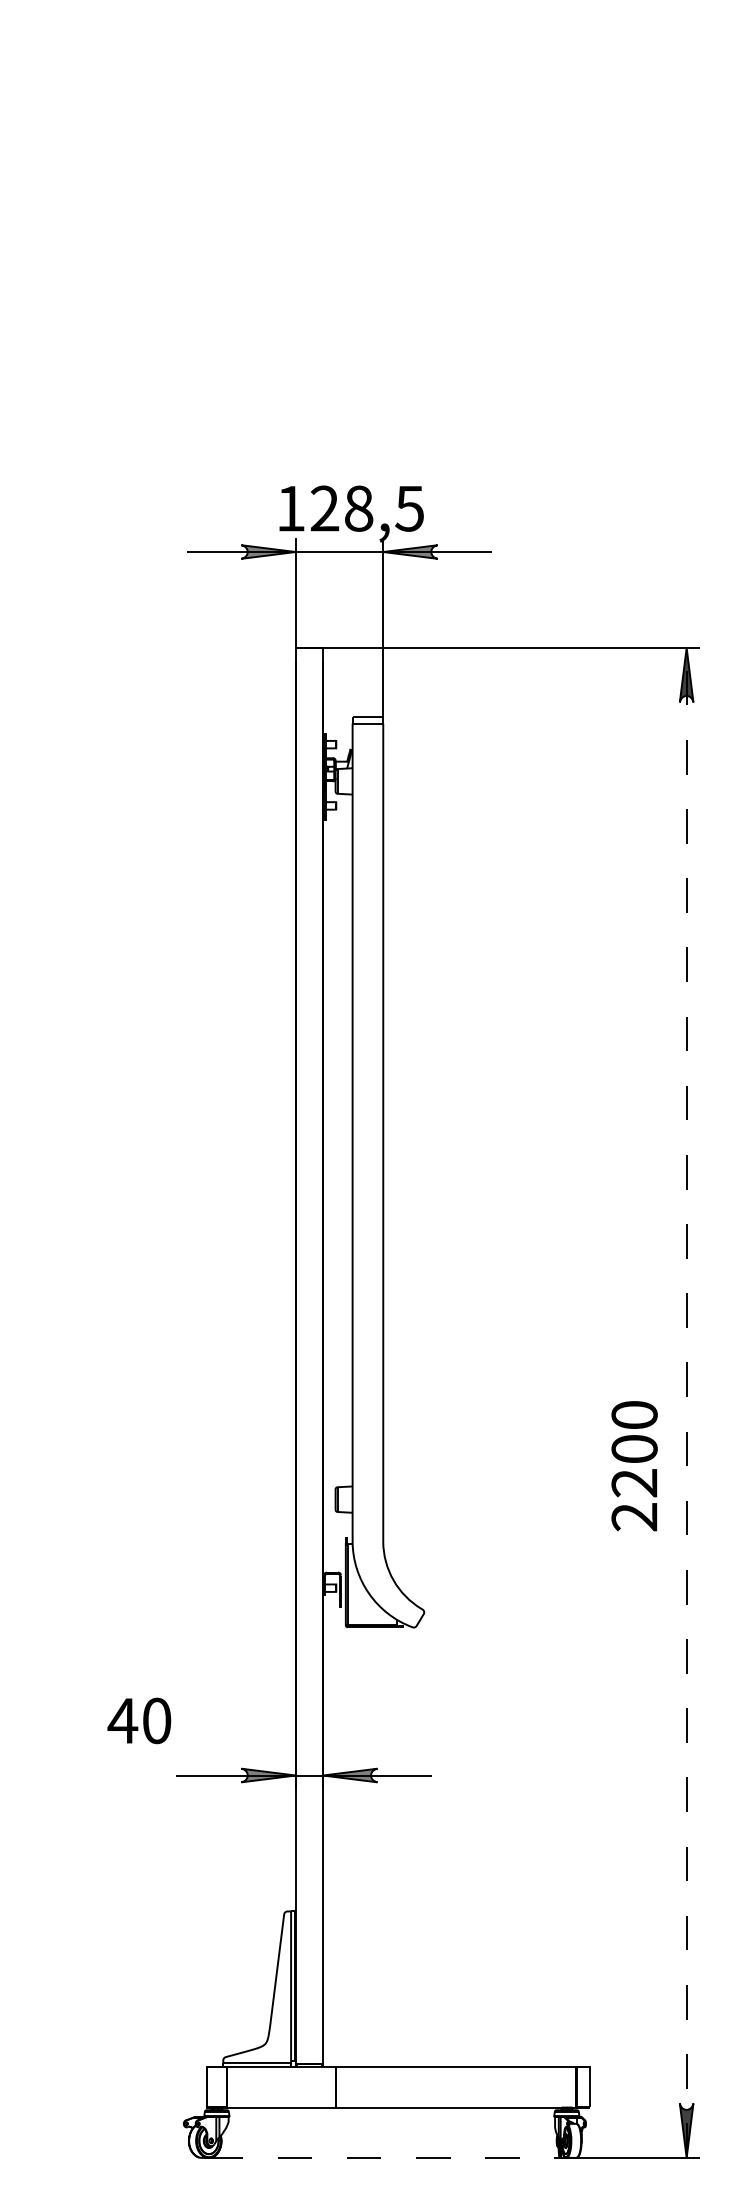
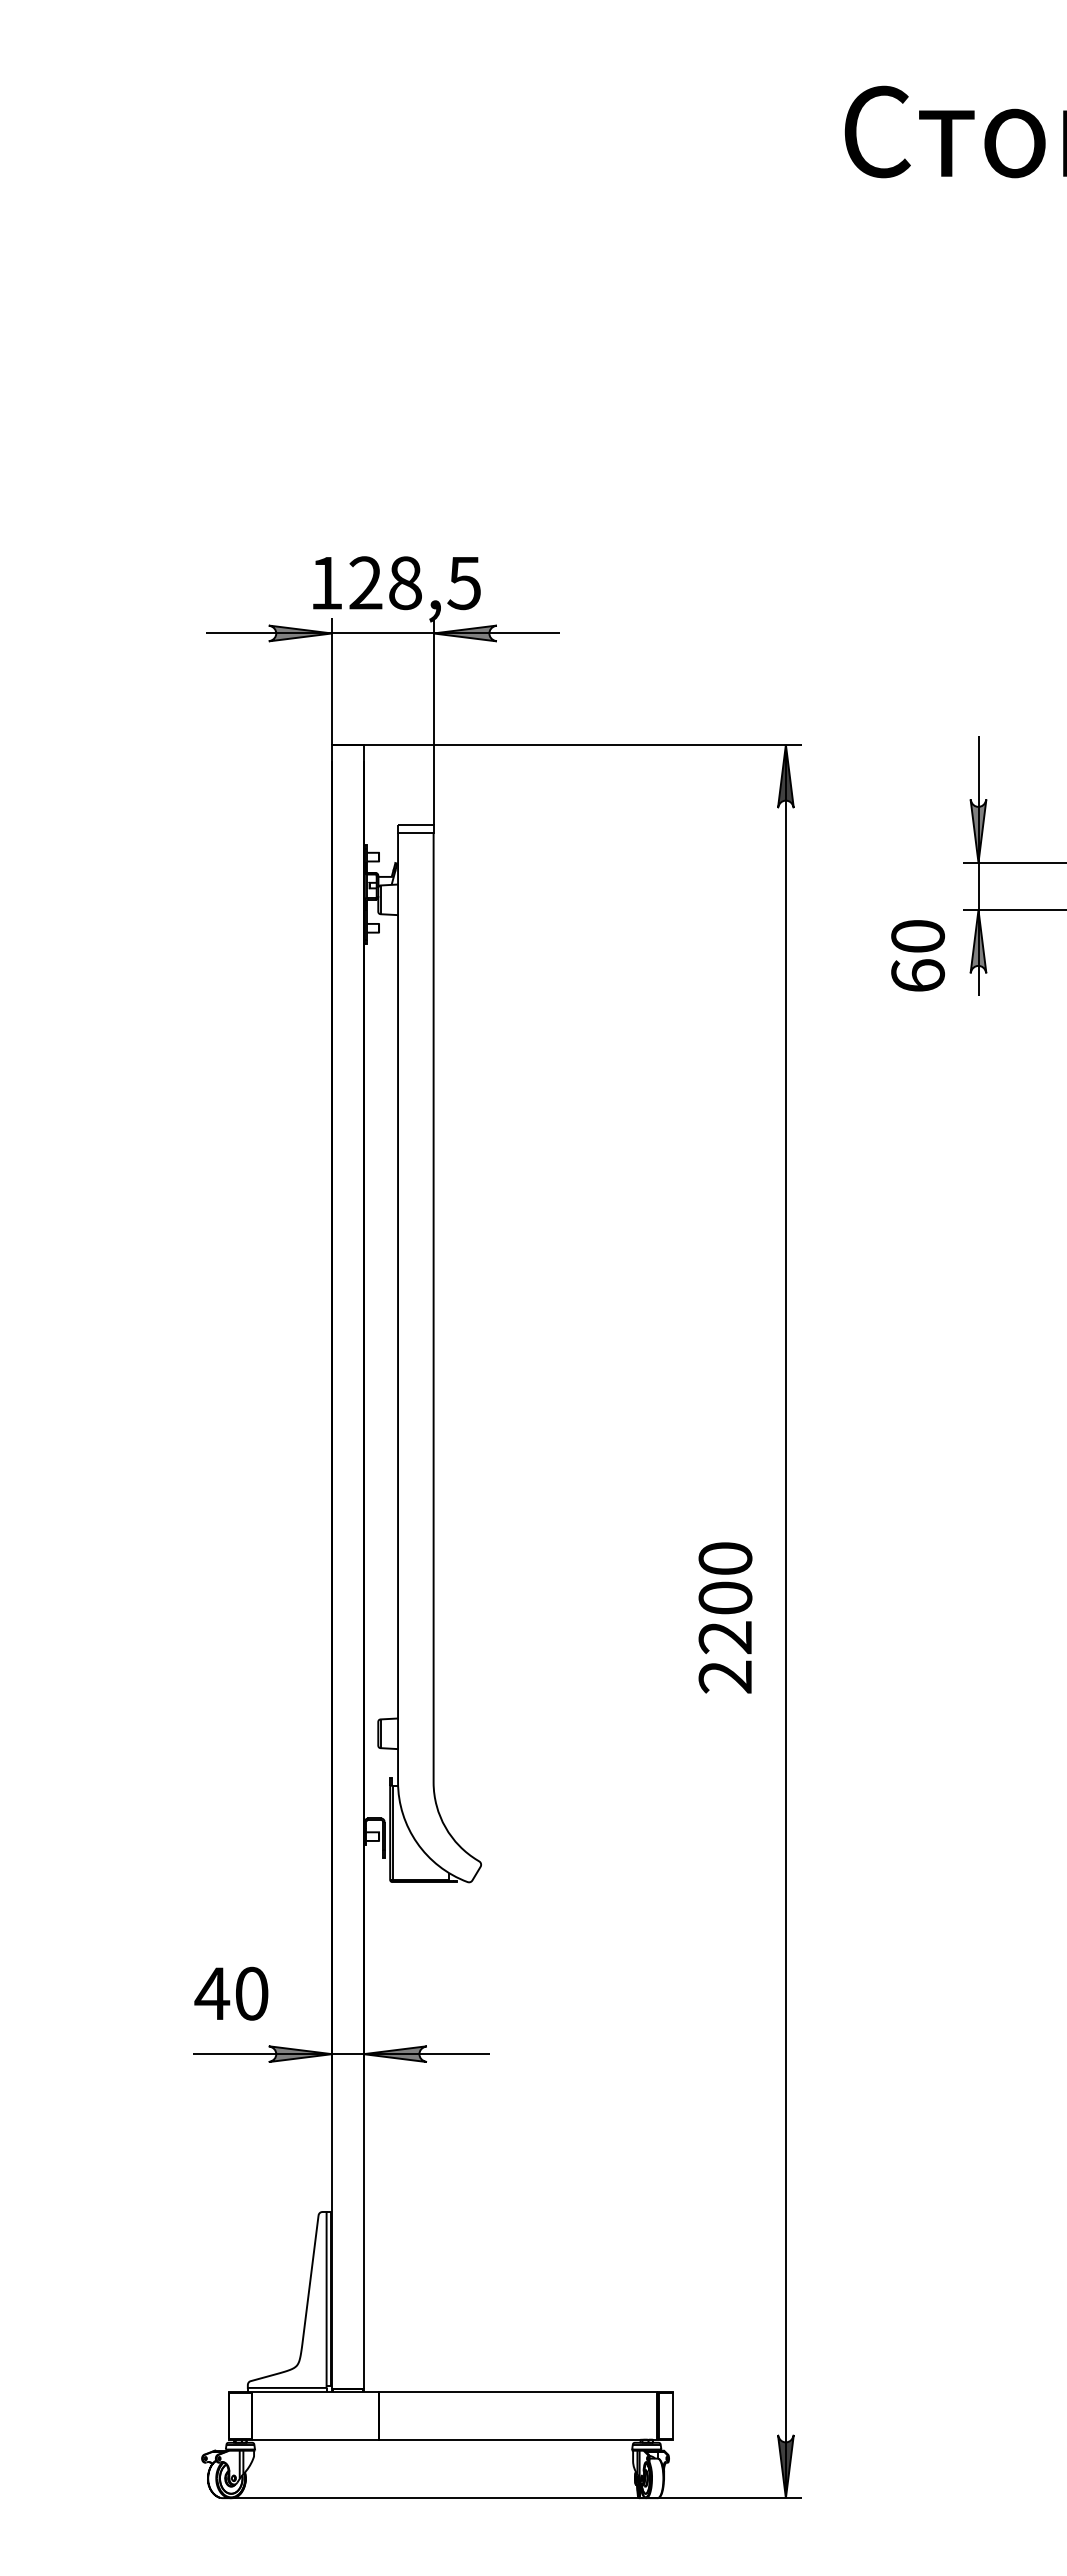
line: (686, 1402) -> (785, 1621), dashed -> solid
text: (634, 1465) -> (725, 1617), moved
text: (139, 1720) -> (231, 1993), moved
line: (390, 2158) -> (441, 2498), dashed -> solid

